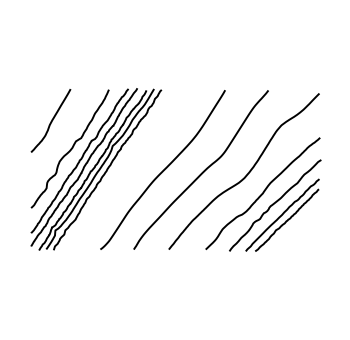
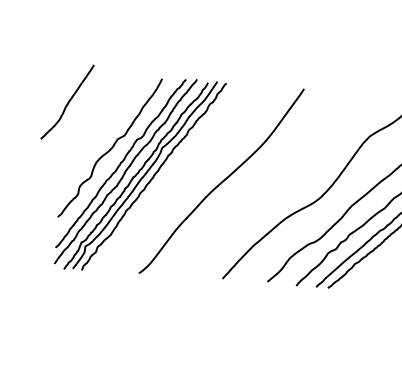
curve: (51, 120) -> (68, 101), moved
curve: (202, 171) -> (269, 186), removed

